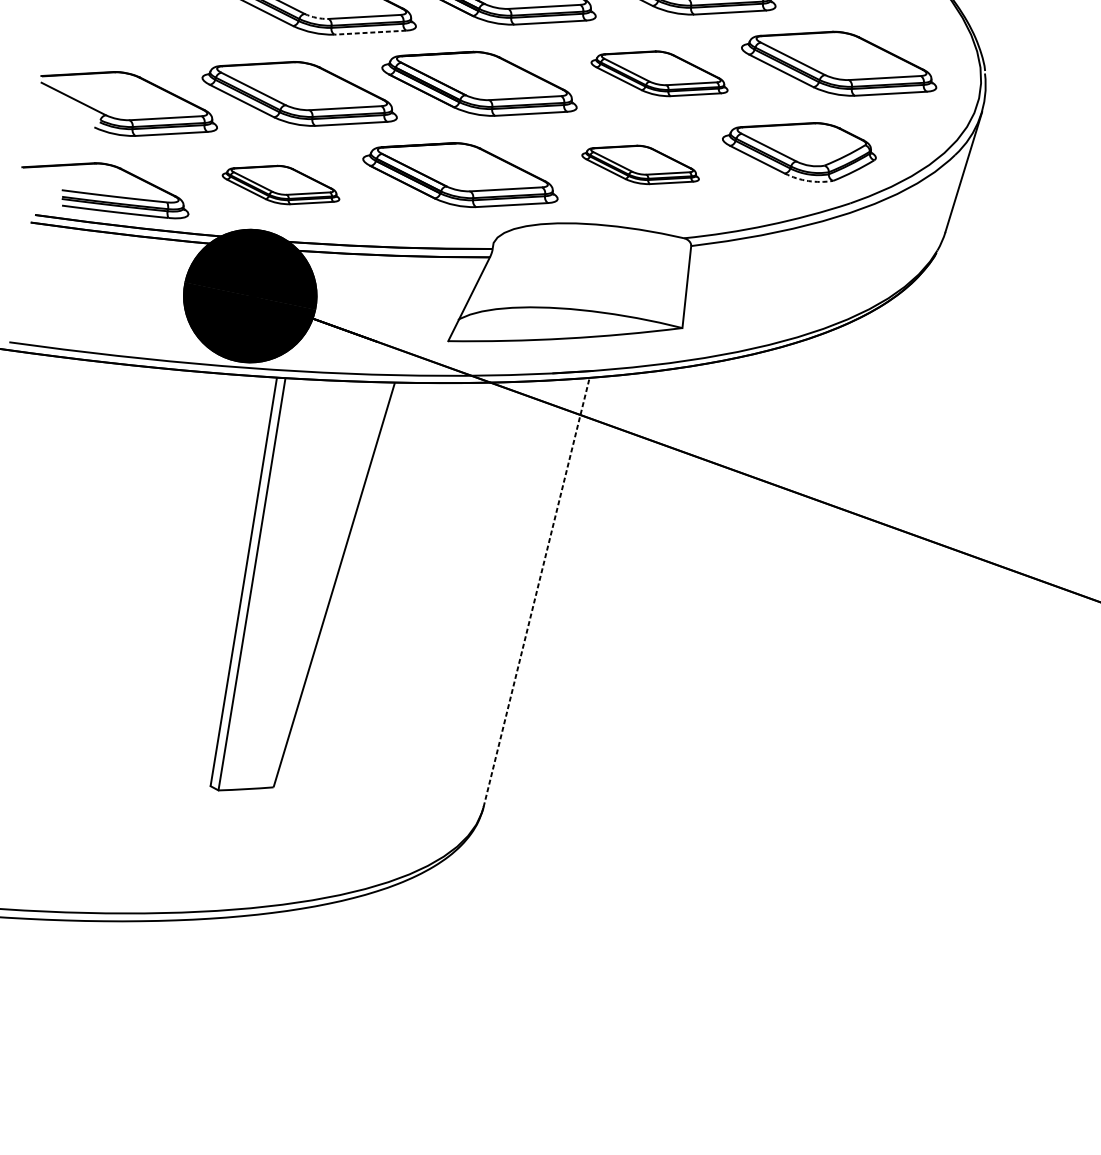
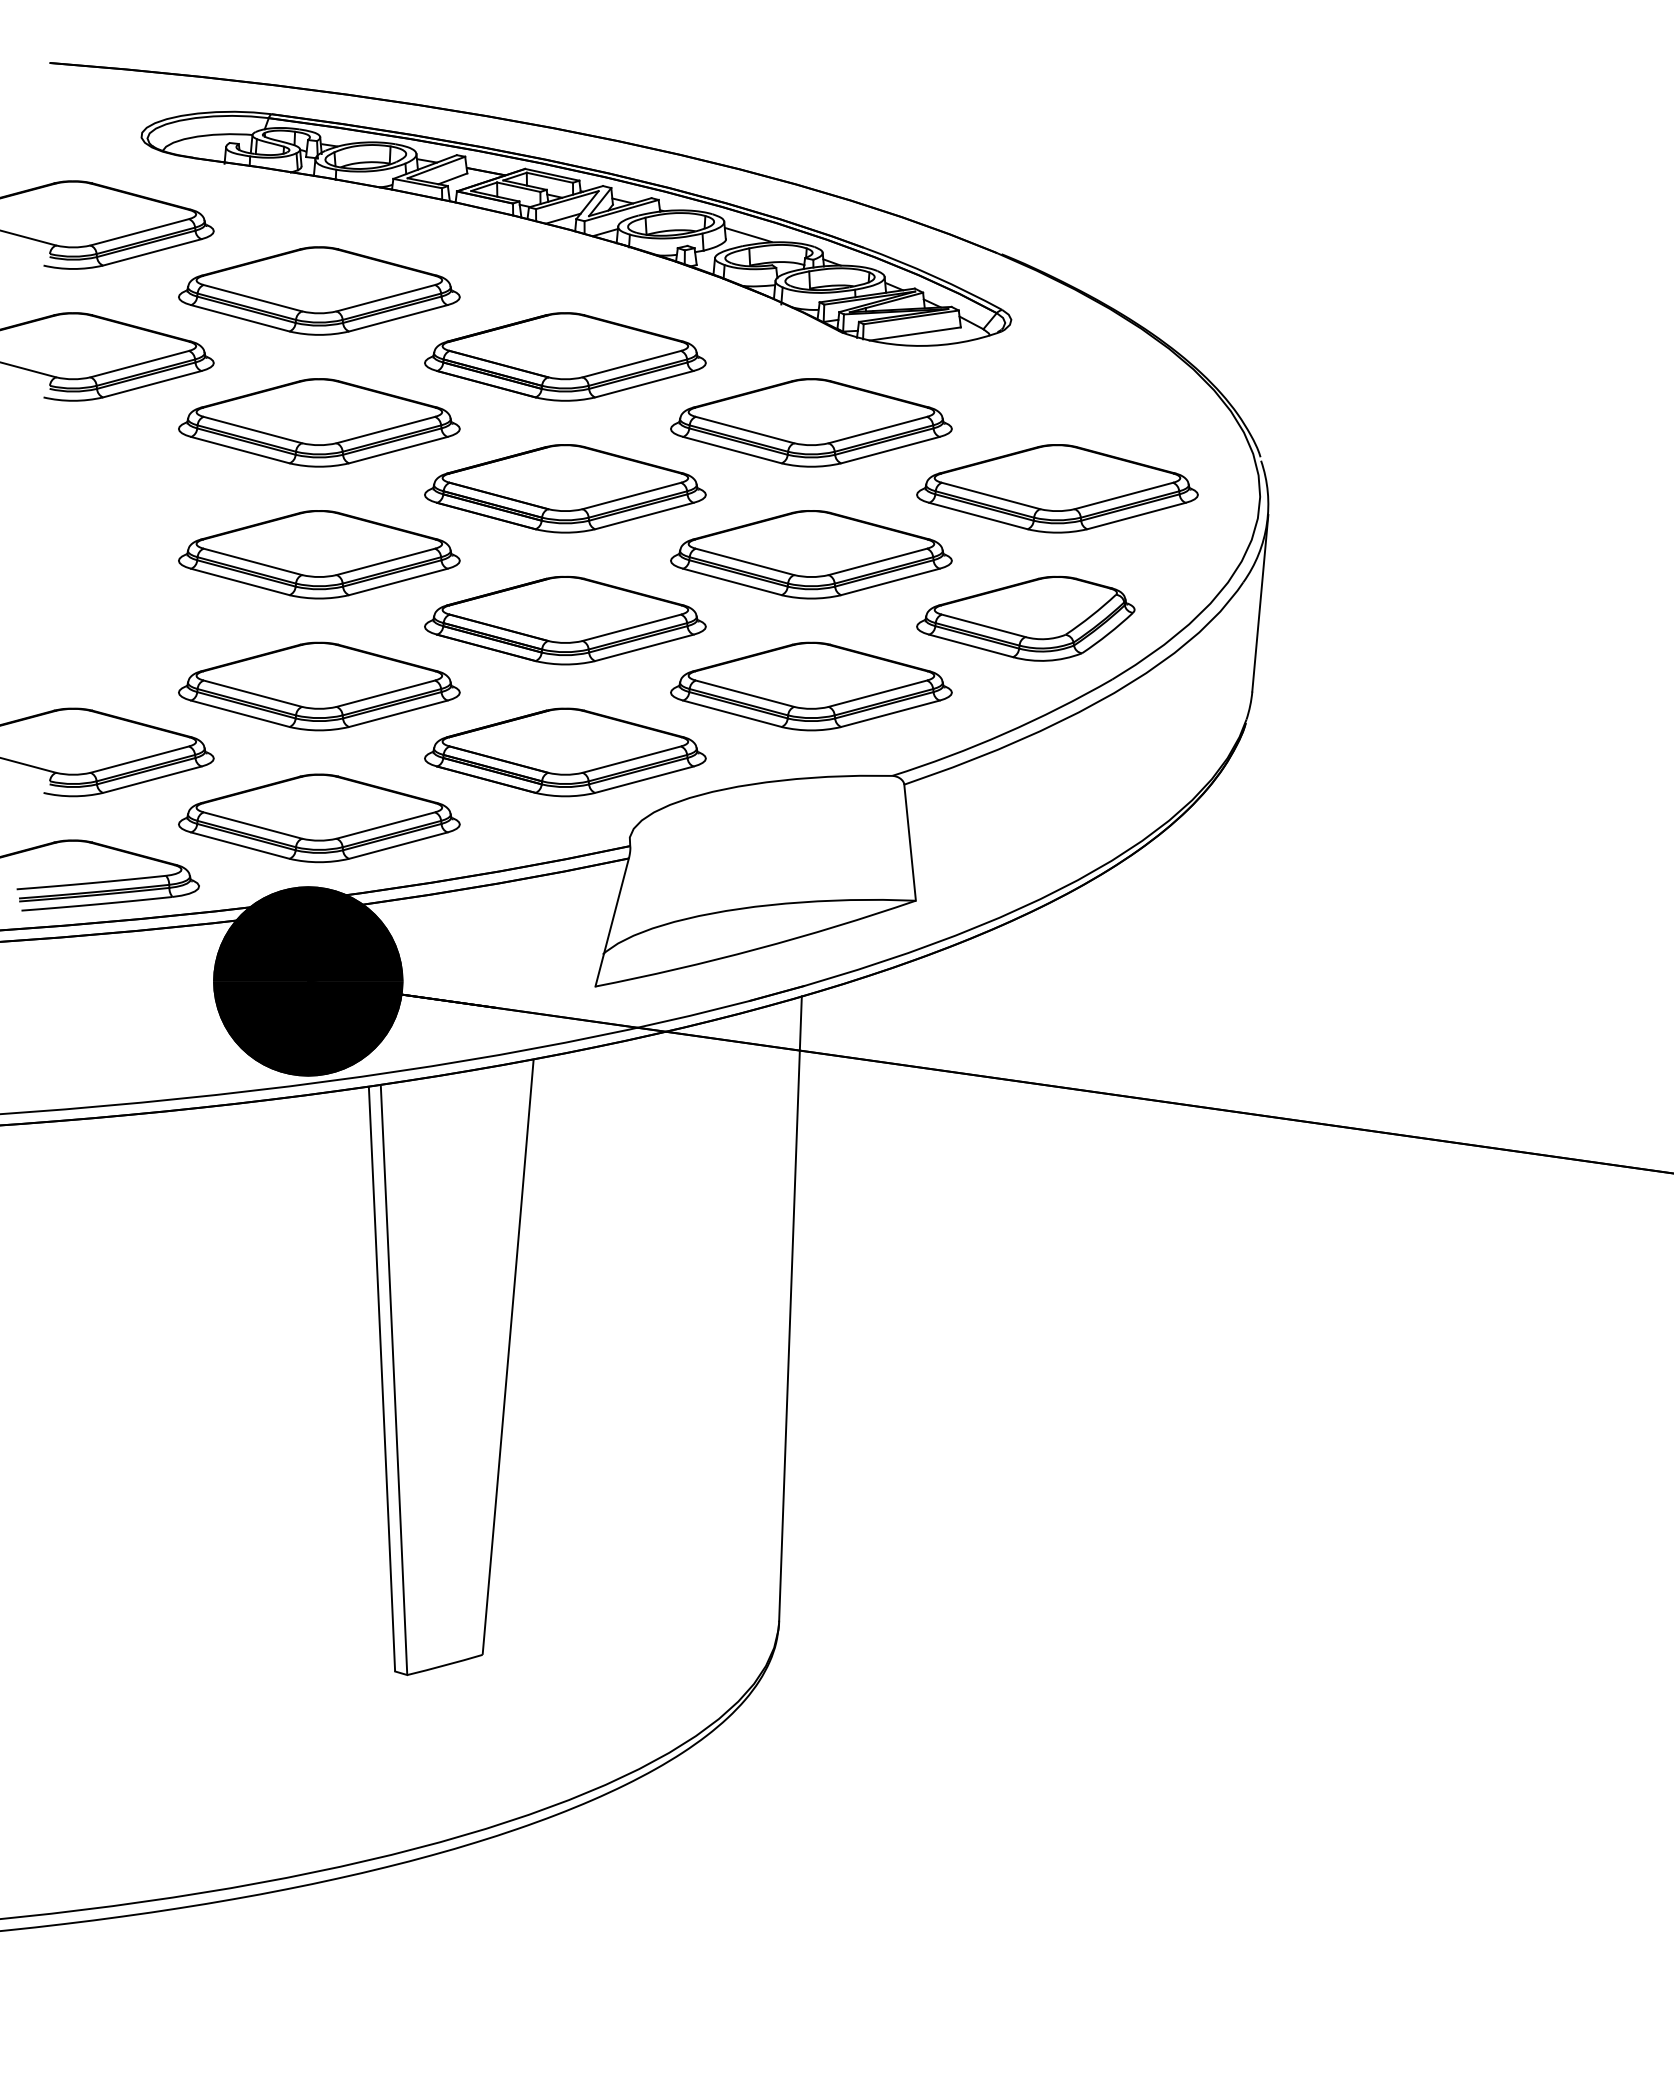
arc: (316, 18) -> (319, 577), dashed -> solid
line: (370, 32) -> (398, 581), dashed -> solid
part: (660, 73) -> (811, 554), size x1.43
part: (641, 164) -> (811, 686), size x1.67
arc: (808, 180) -> (1047, 660), dashed -> solid
part: (281, 184) -> (319, 818), size x1.67
line: (536, 592) -> (790, 1309), dashed -> solid

